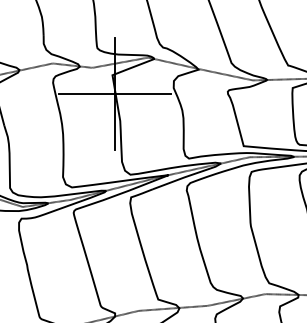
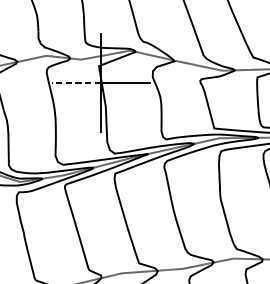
line: (86, 94) -> (76, 83), solid -> dashed

